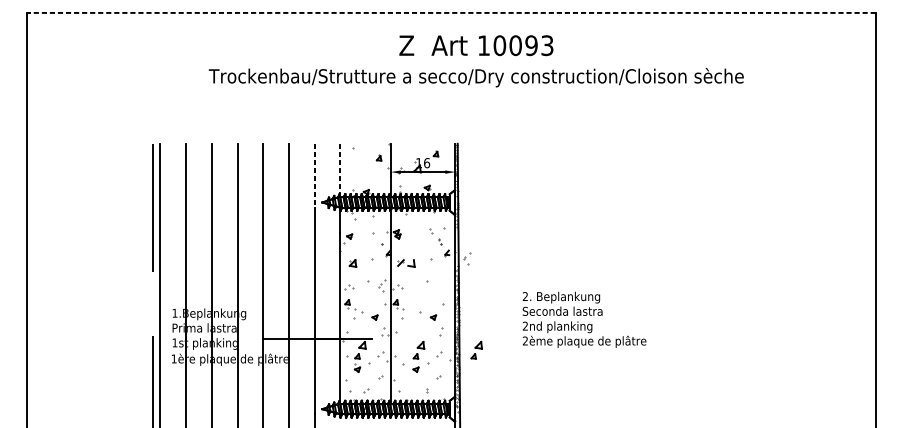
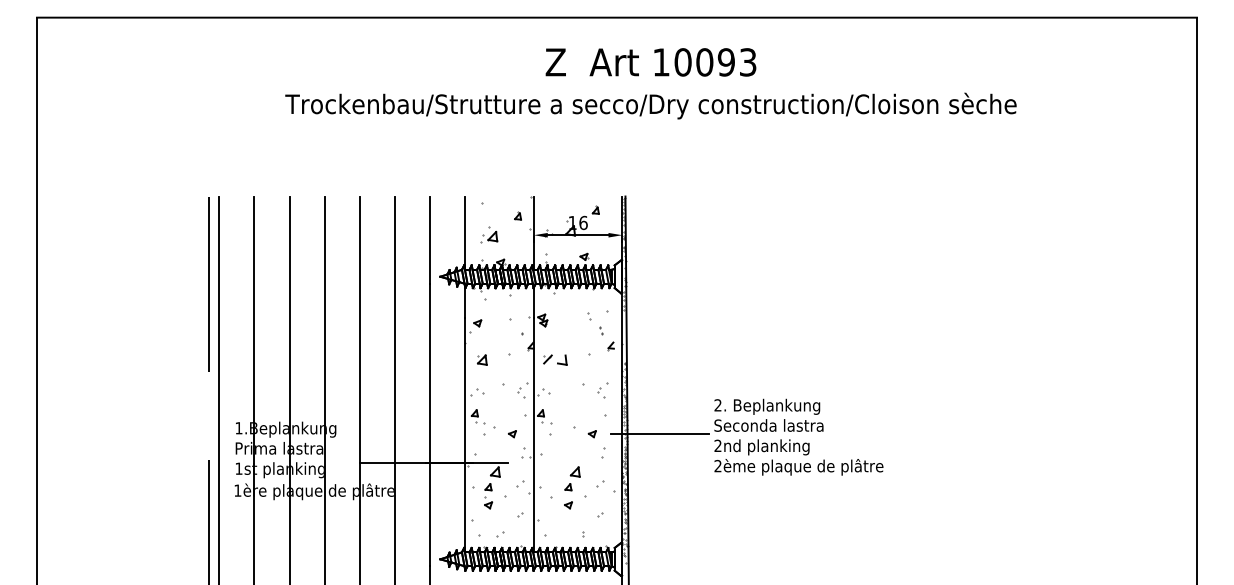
line: (451, 12) -> (616, 17), dashed -> solid
line: (339, 170) -> (464, 233), dashed -> solid
part: (358, 171) -> (489, 234), added
line: (315, 175) -> (430, 240), dashed -> solid
part: (467, 258) -> (602, 390), moved
line: (482, 317) -> (659, 434), added
part: (476, 350) -> (651, 478), removed

